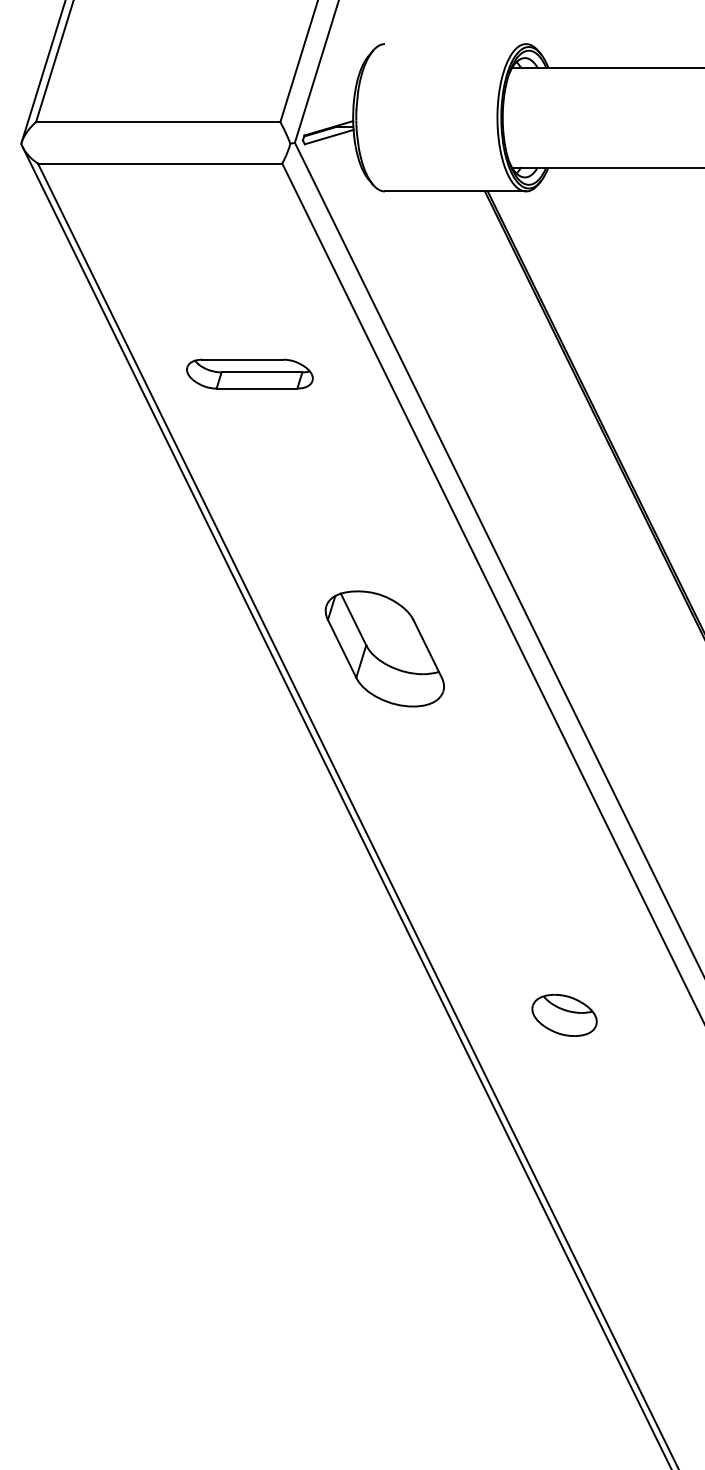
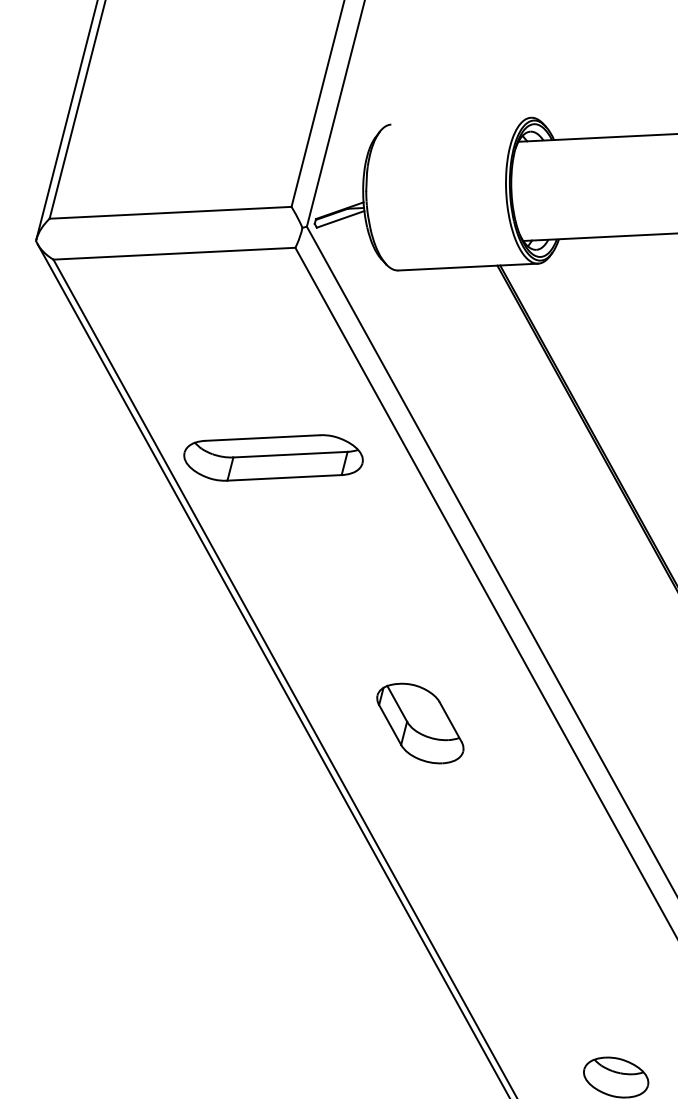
part: (249, 373) -> (273, 457), size x1.43
part: (384, 649) -> (420, 723), size x0.71

